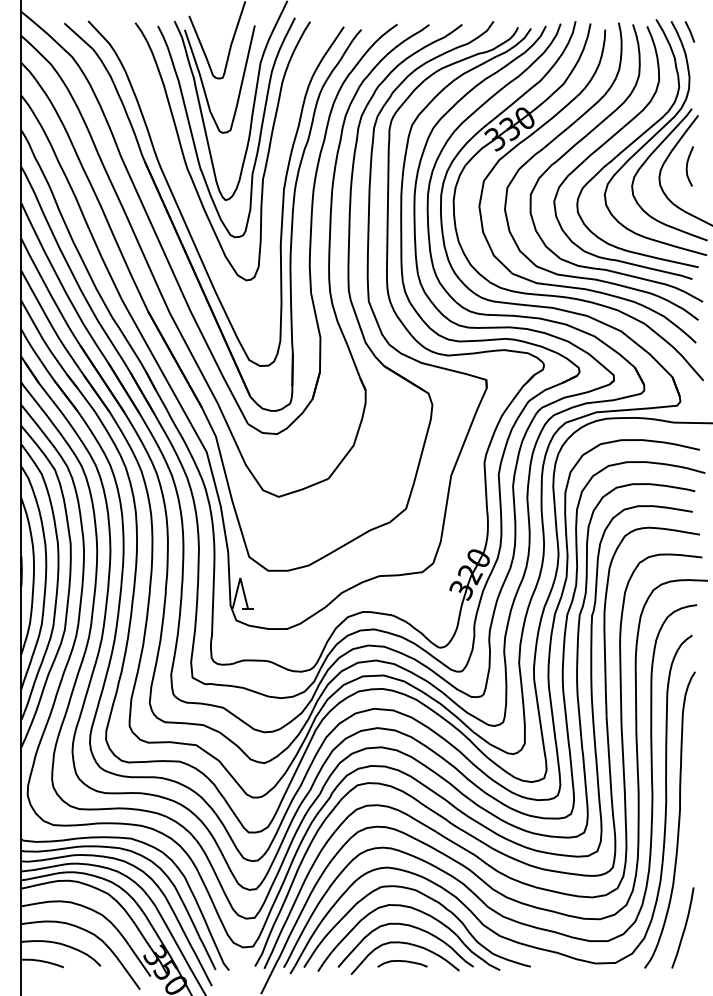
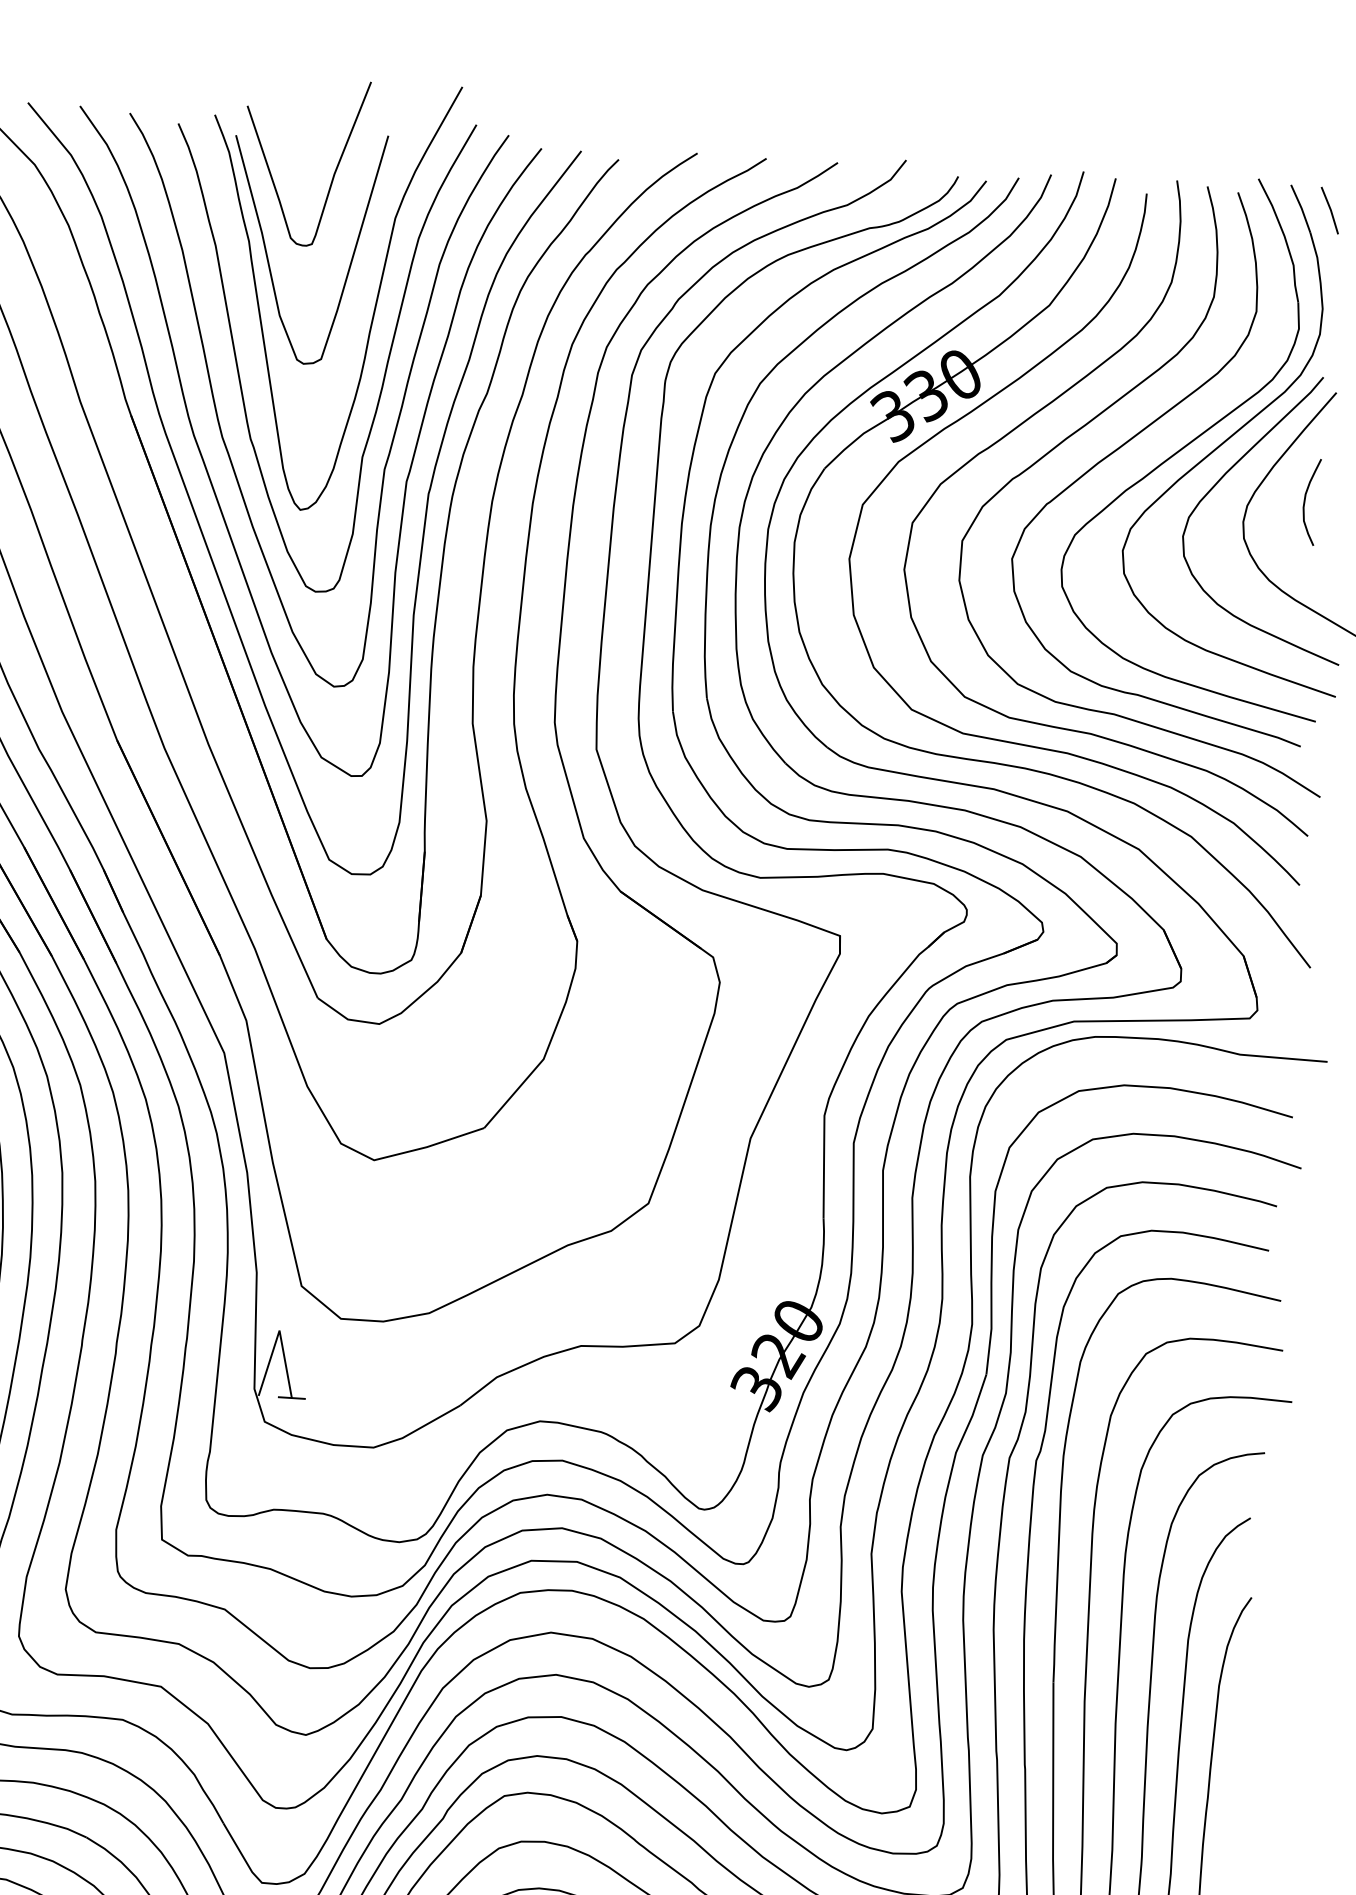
curve: (183, 186) -> (211, 474), added

